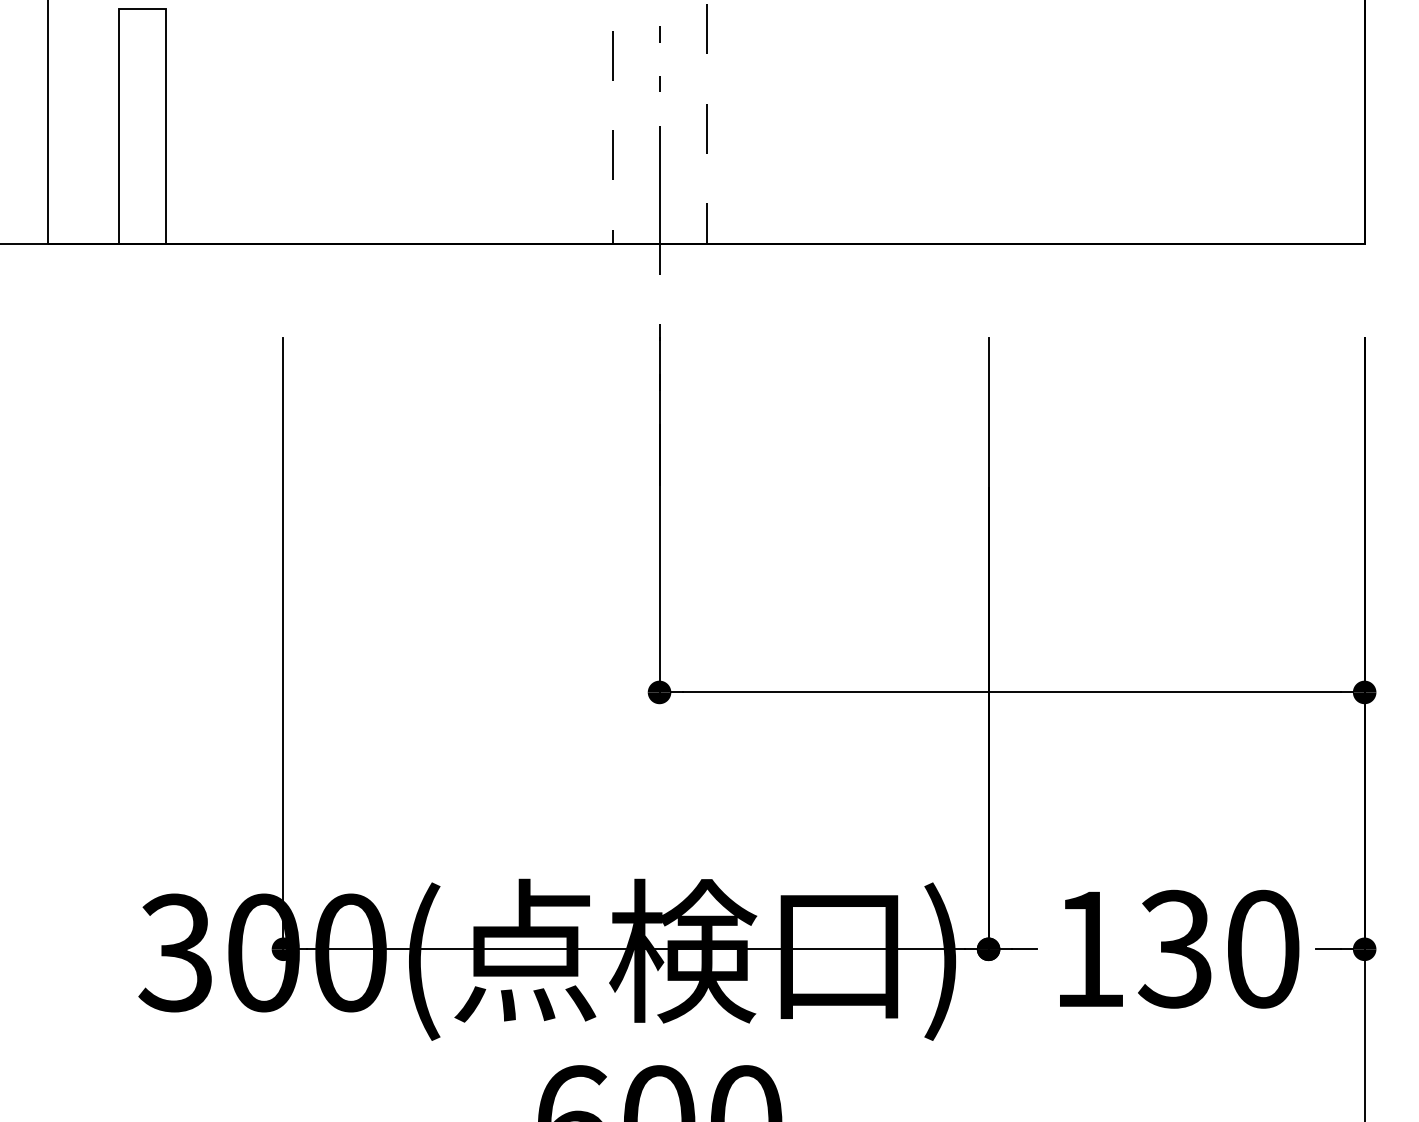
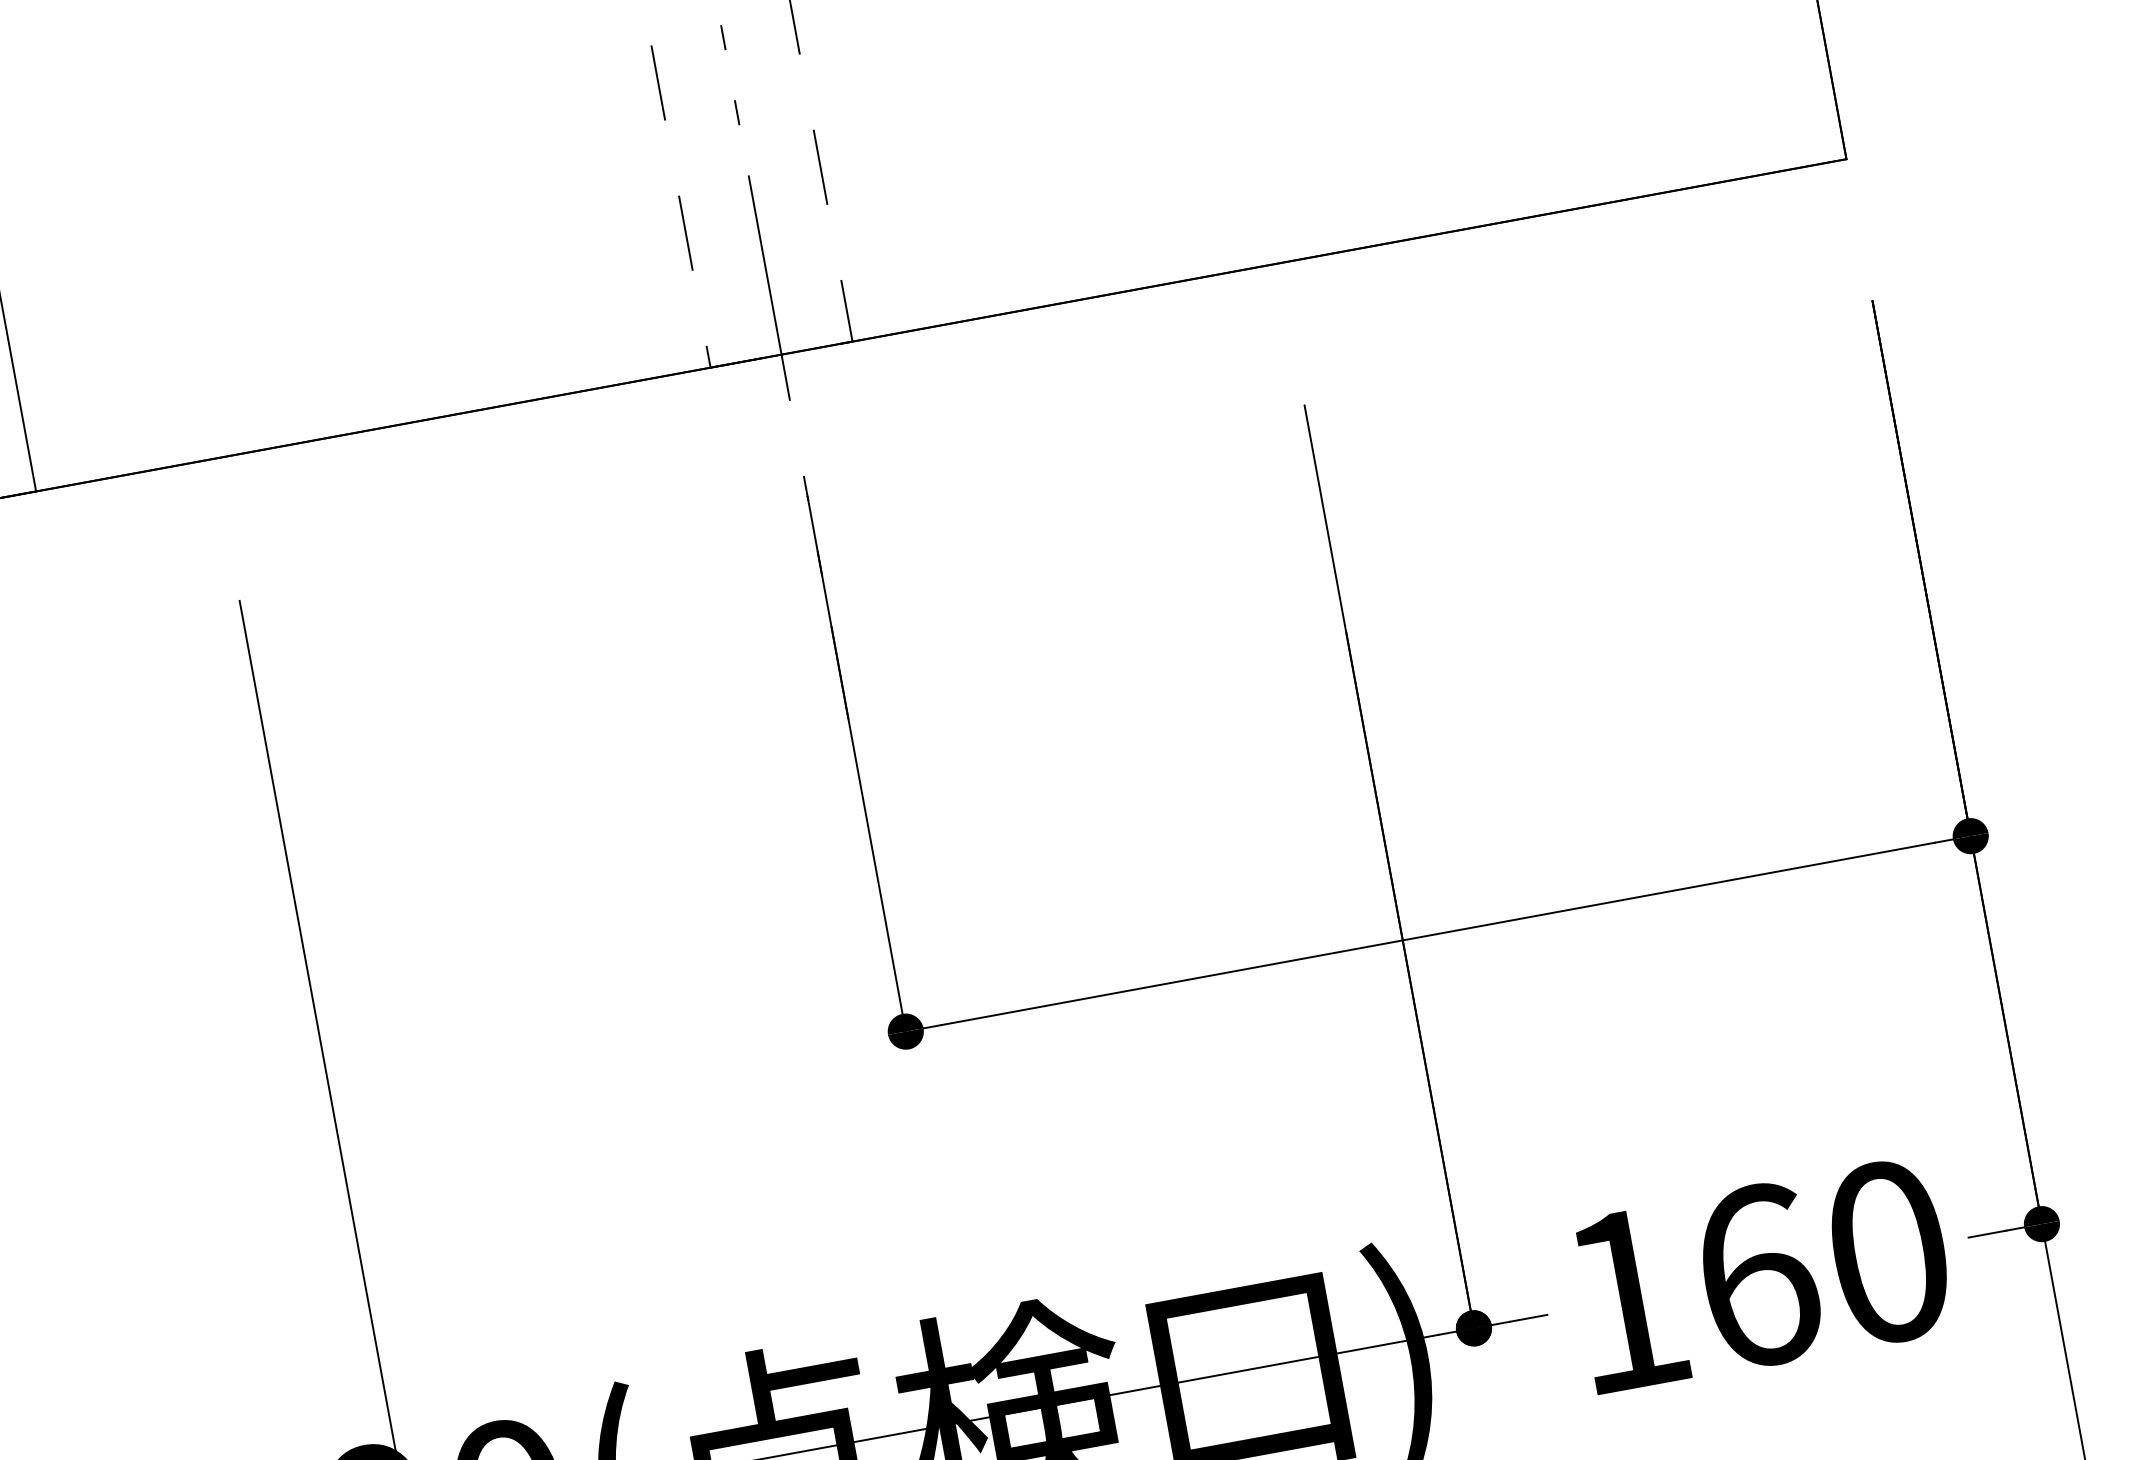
text: (1175, 948) -> (1756, 1275), 130 -> 160

